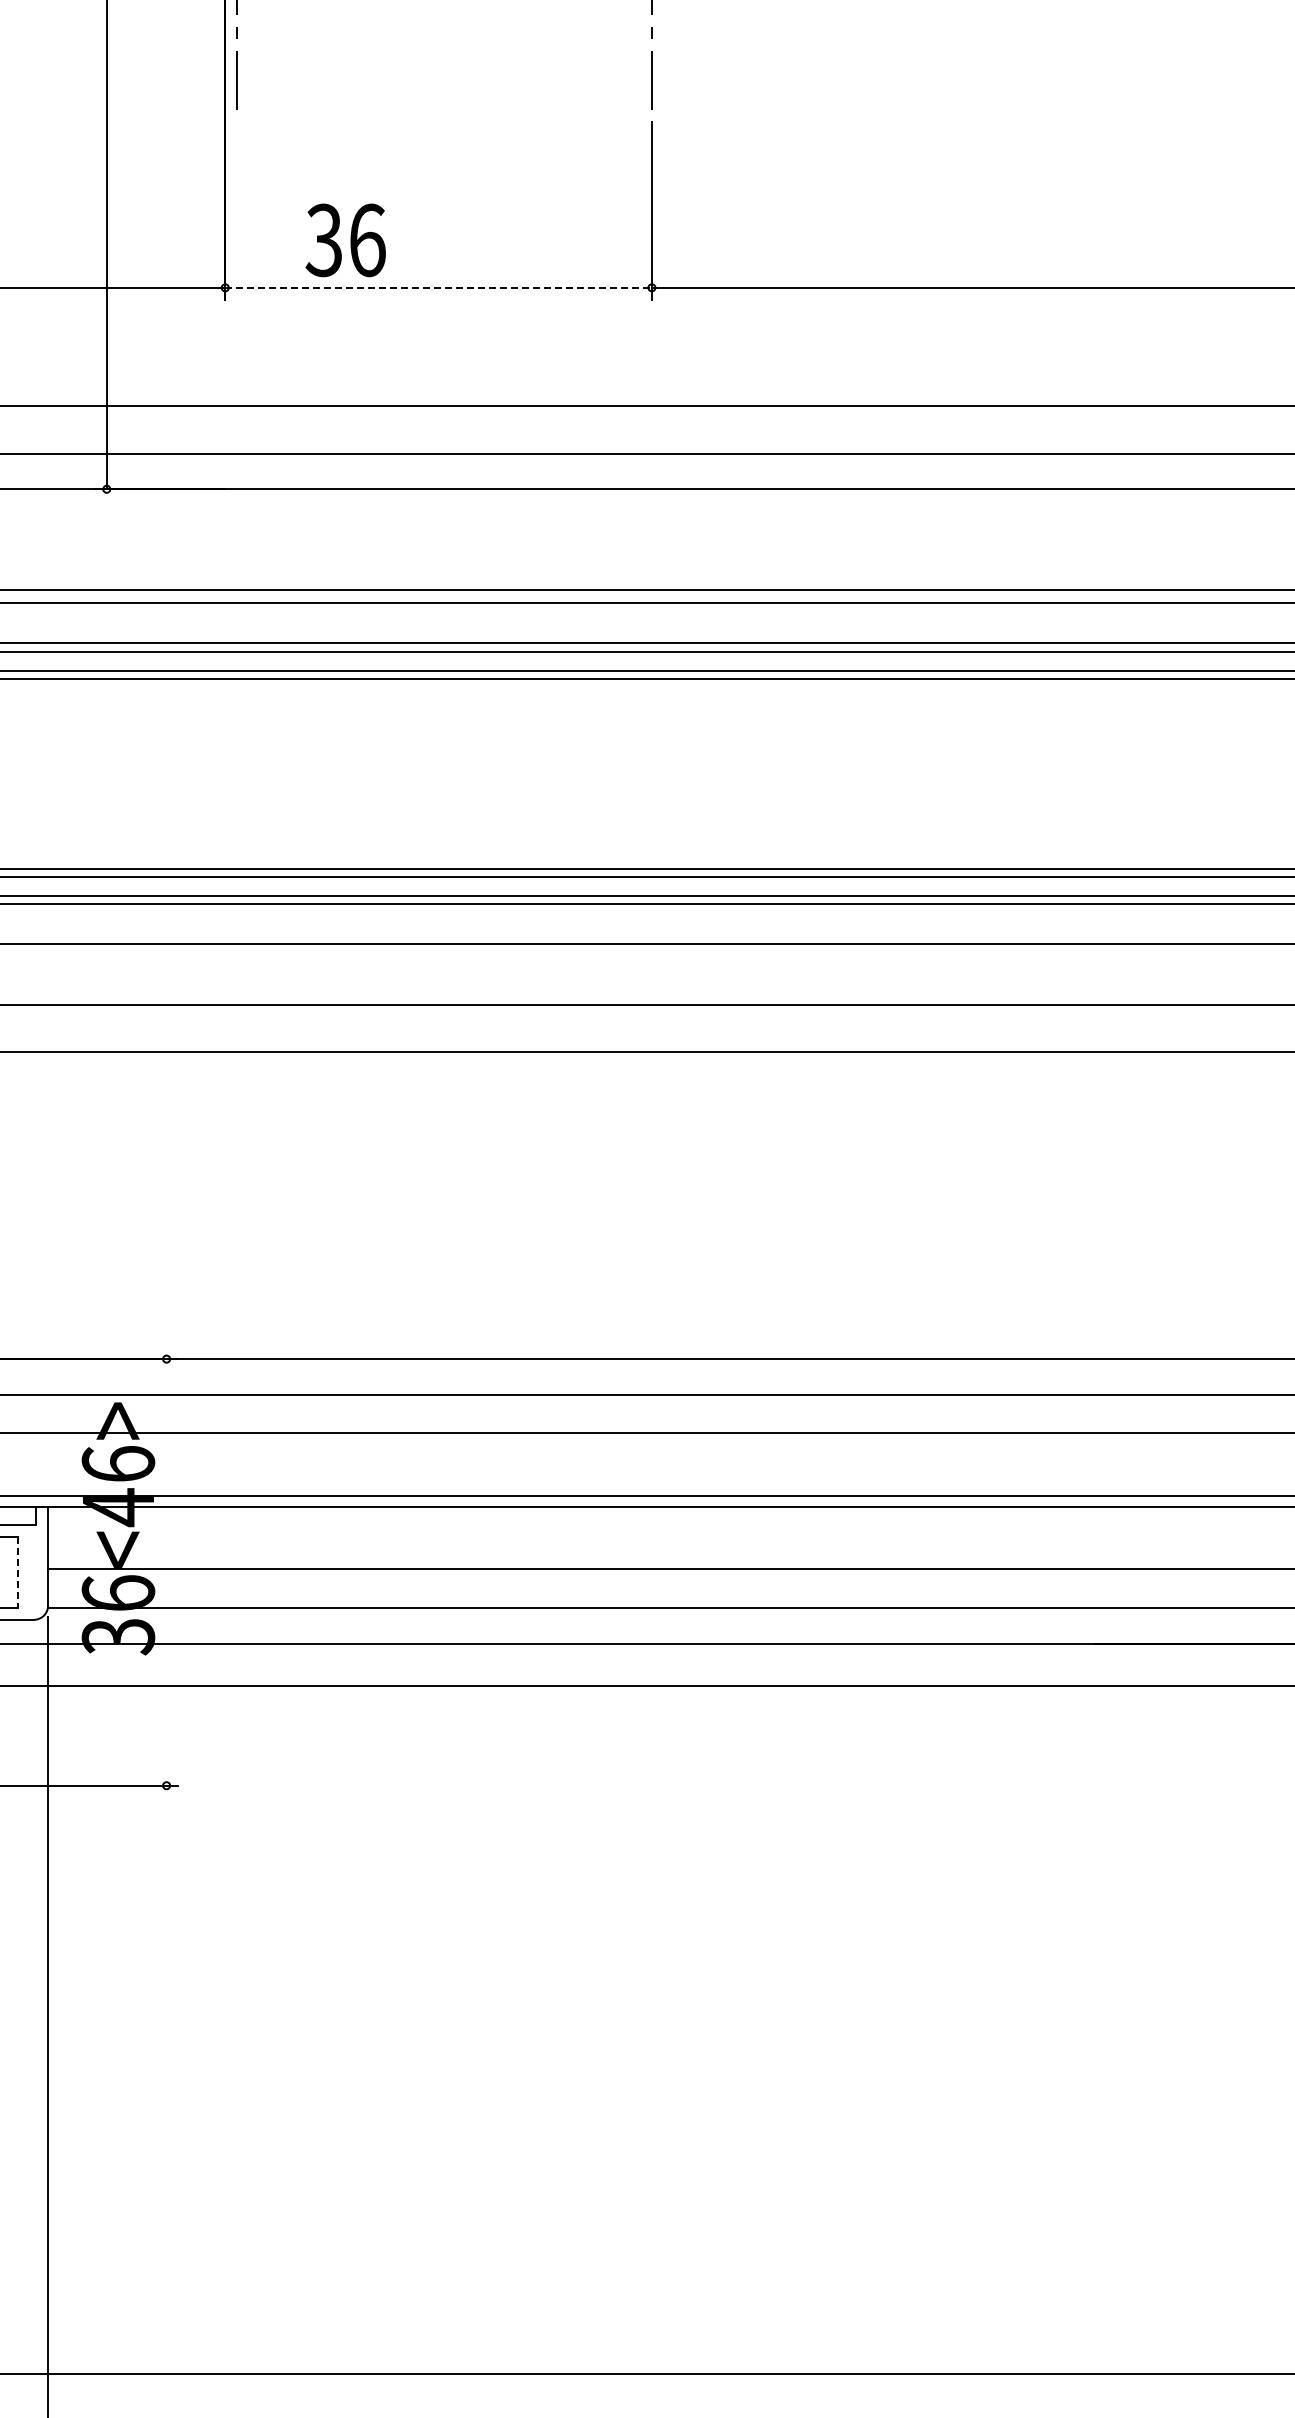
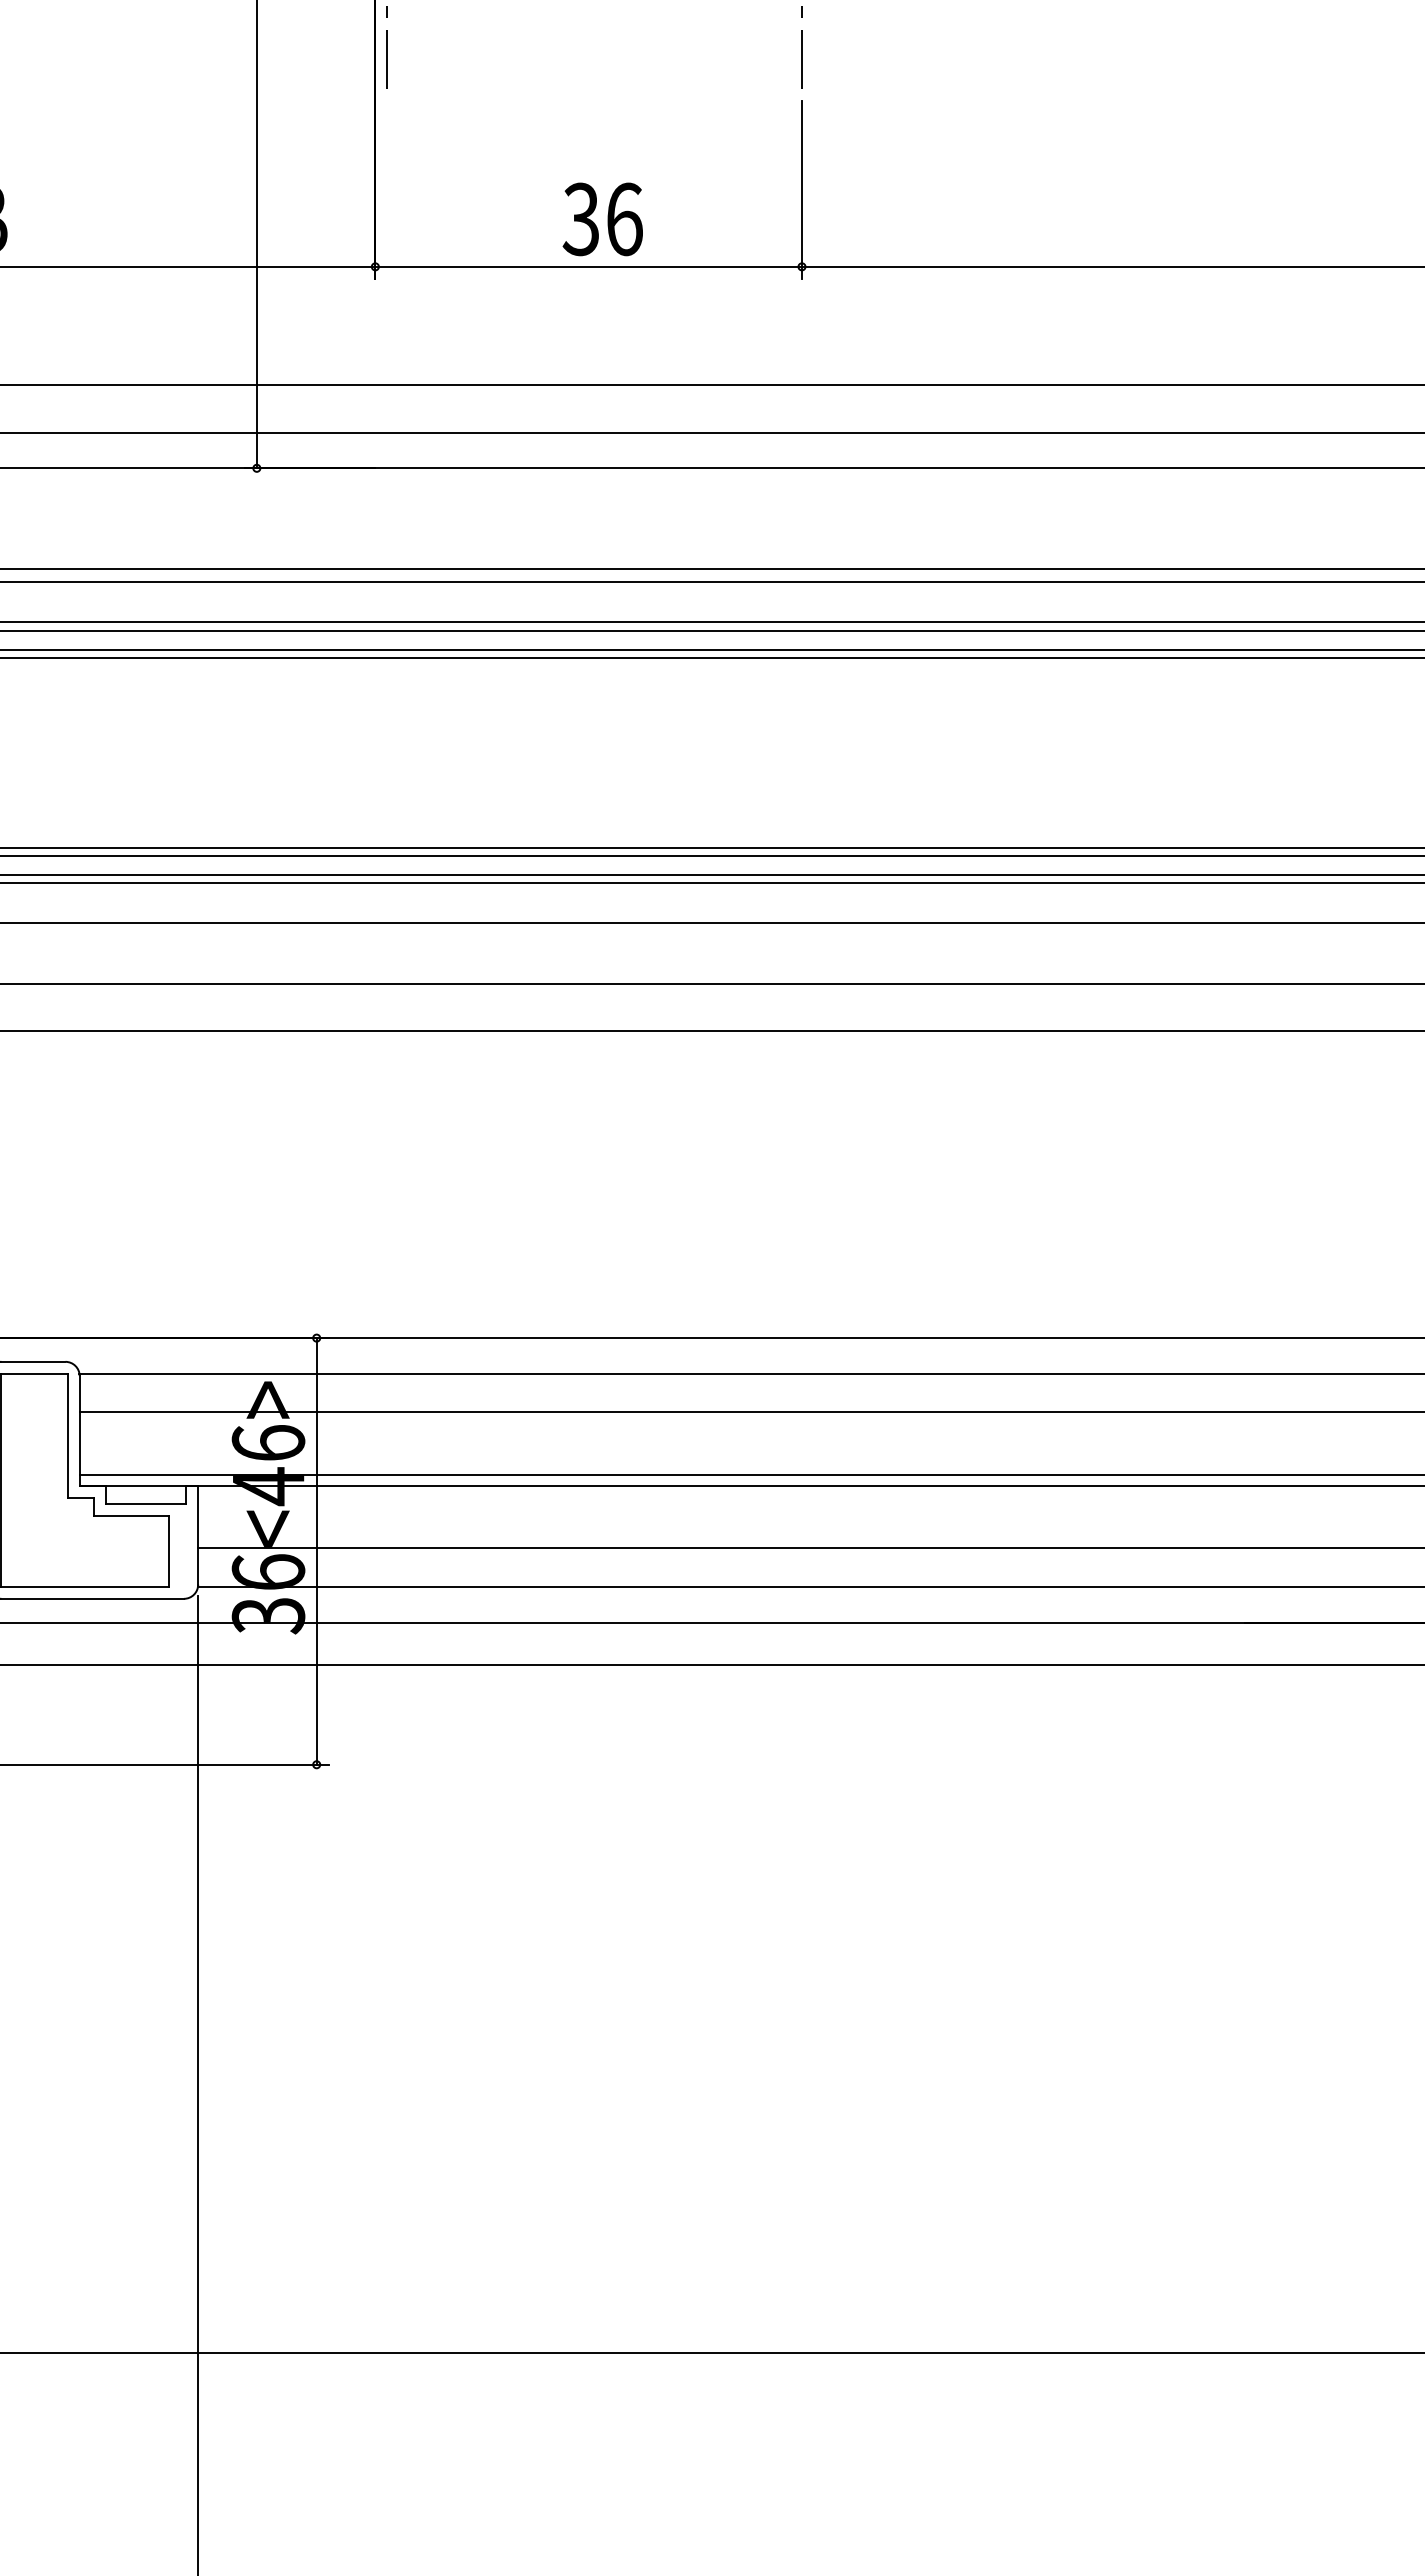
text: (345, 240) -> (602, 219), moved
line: (439, 287) -> (589, 266), dashed -> solid
line: (18, 1572) -> (168, 1551), dashed -> solid
line: (166, 1572) -> (316, 1551), added

